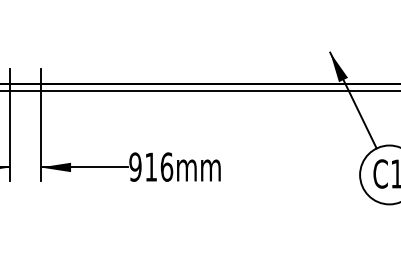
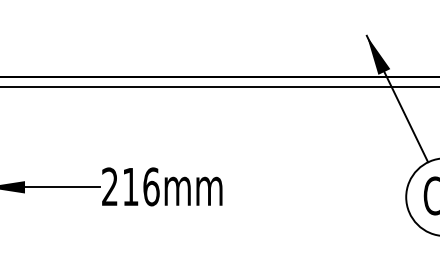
text: (135, 166) -> (109, 186), 916mm -> 216mm

